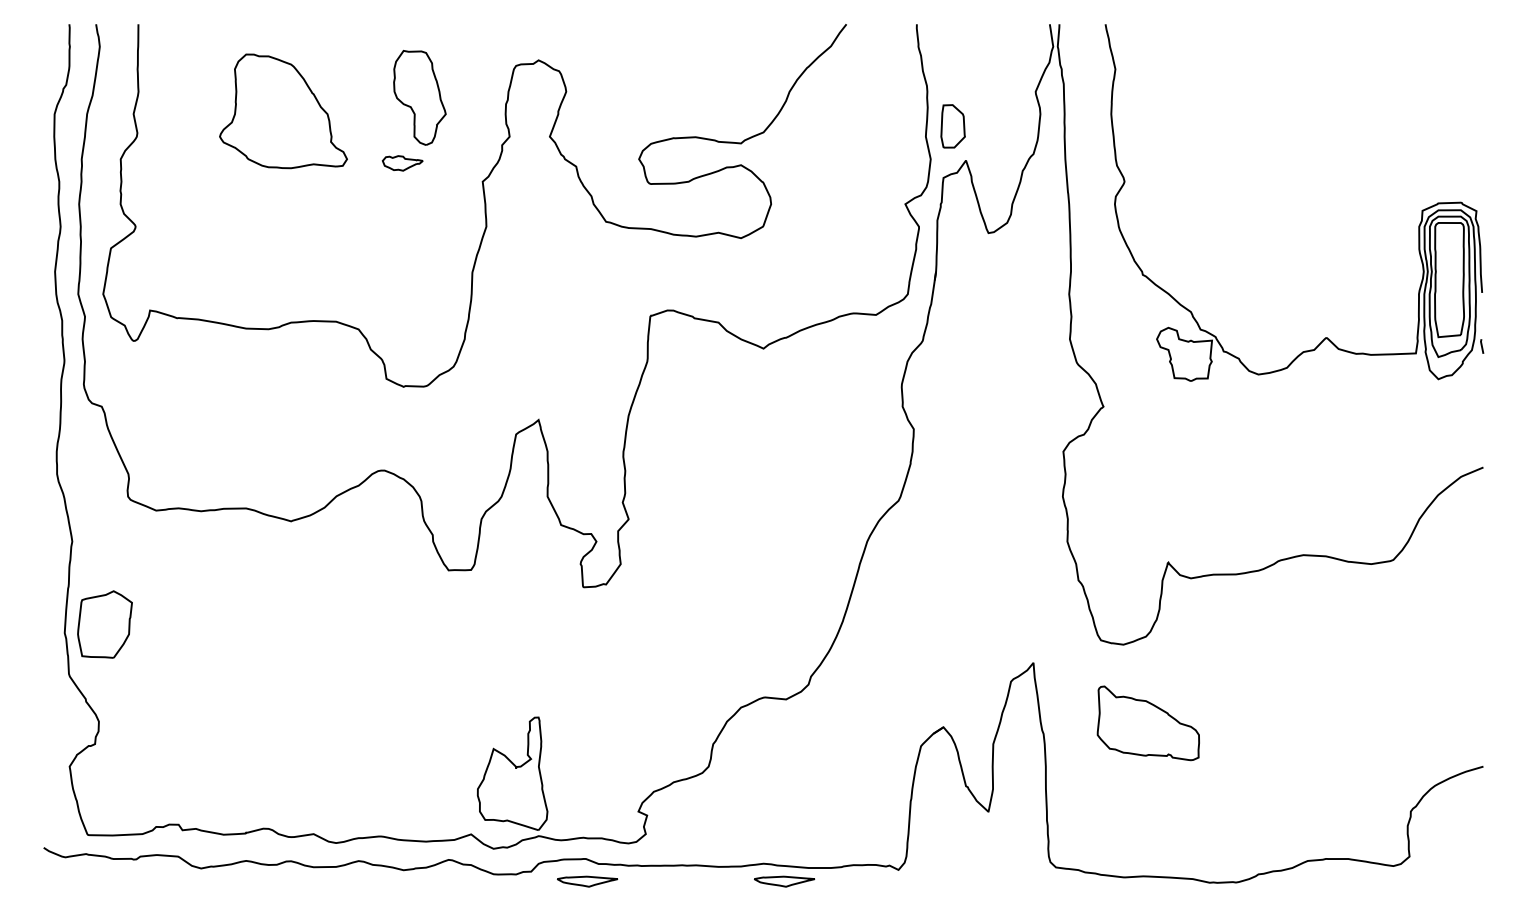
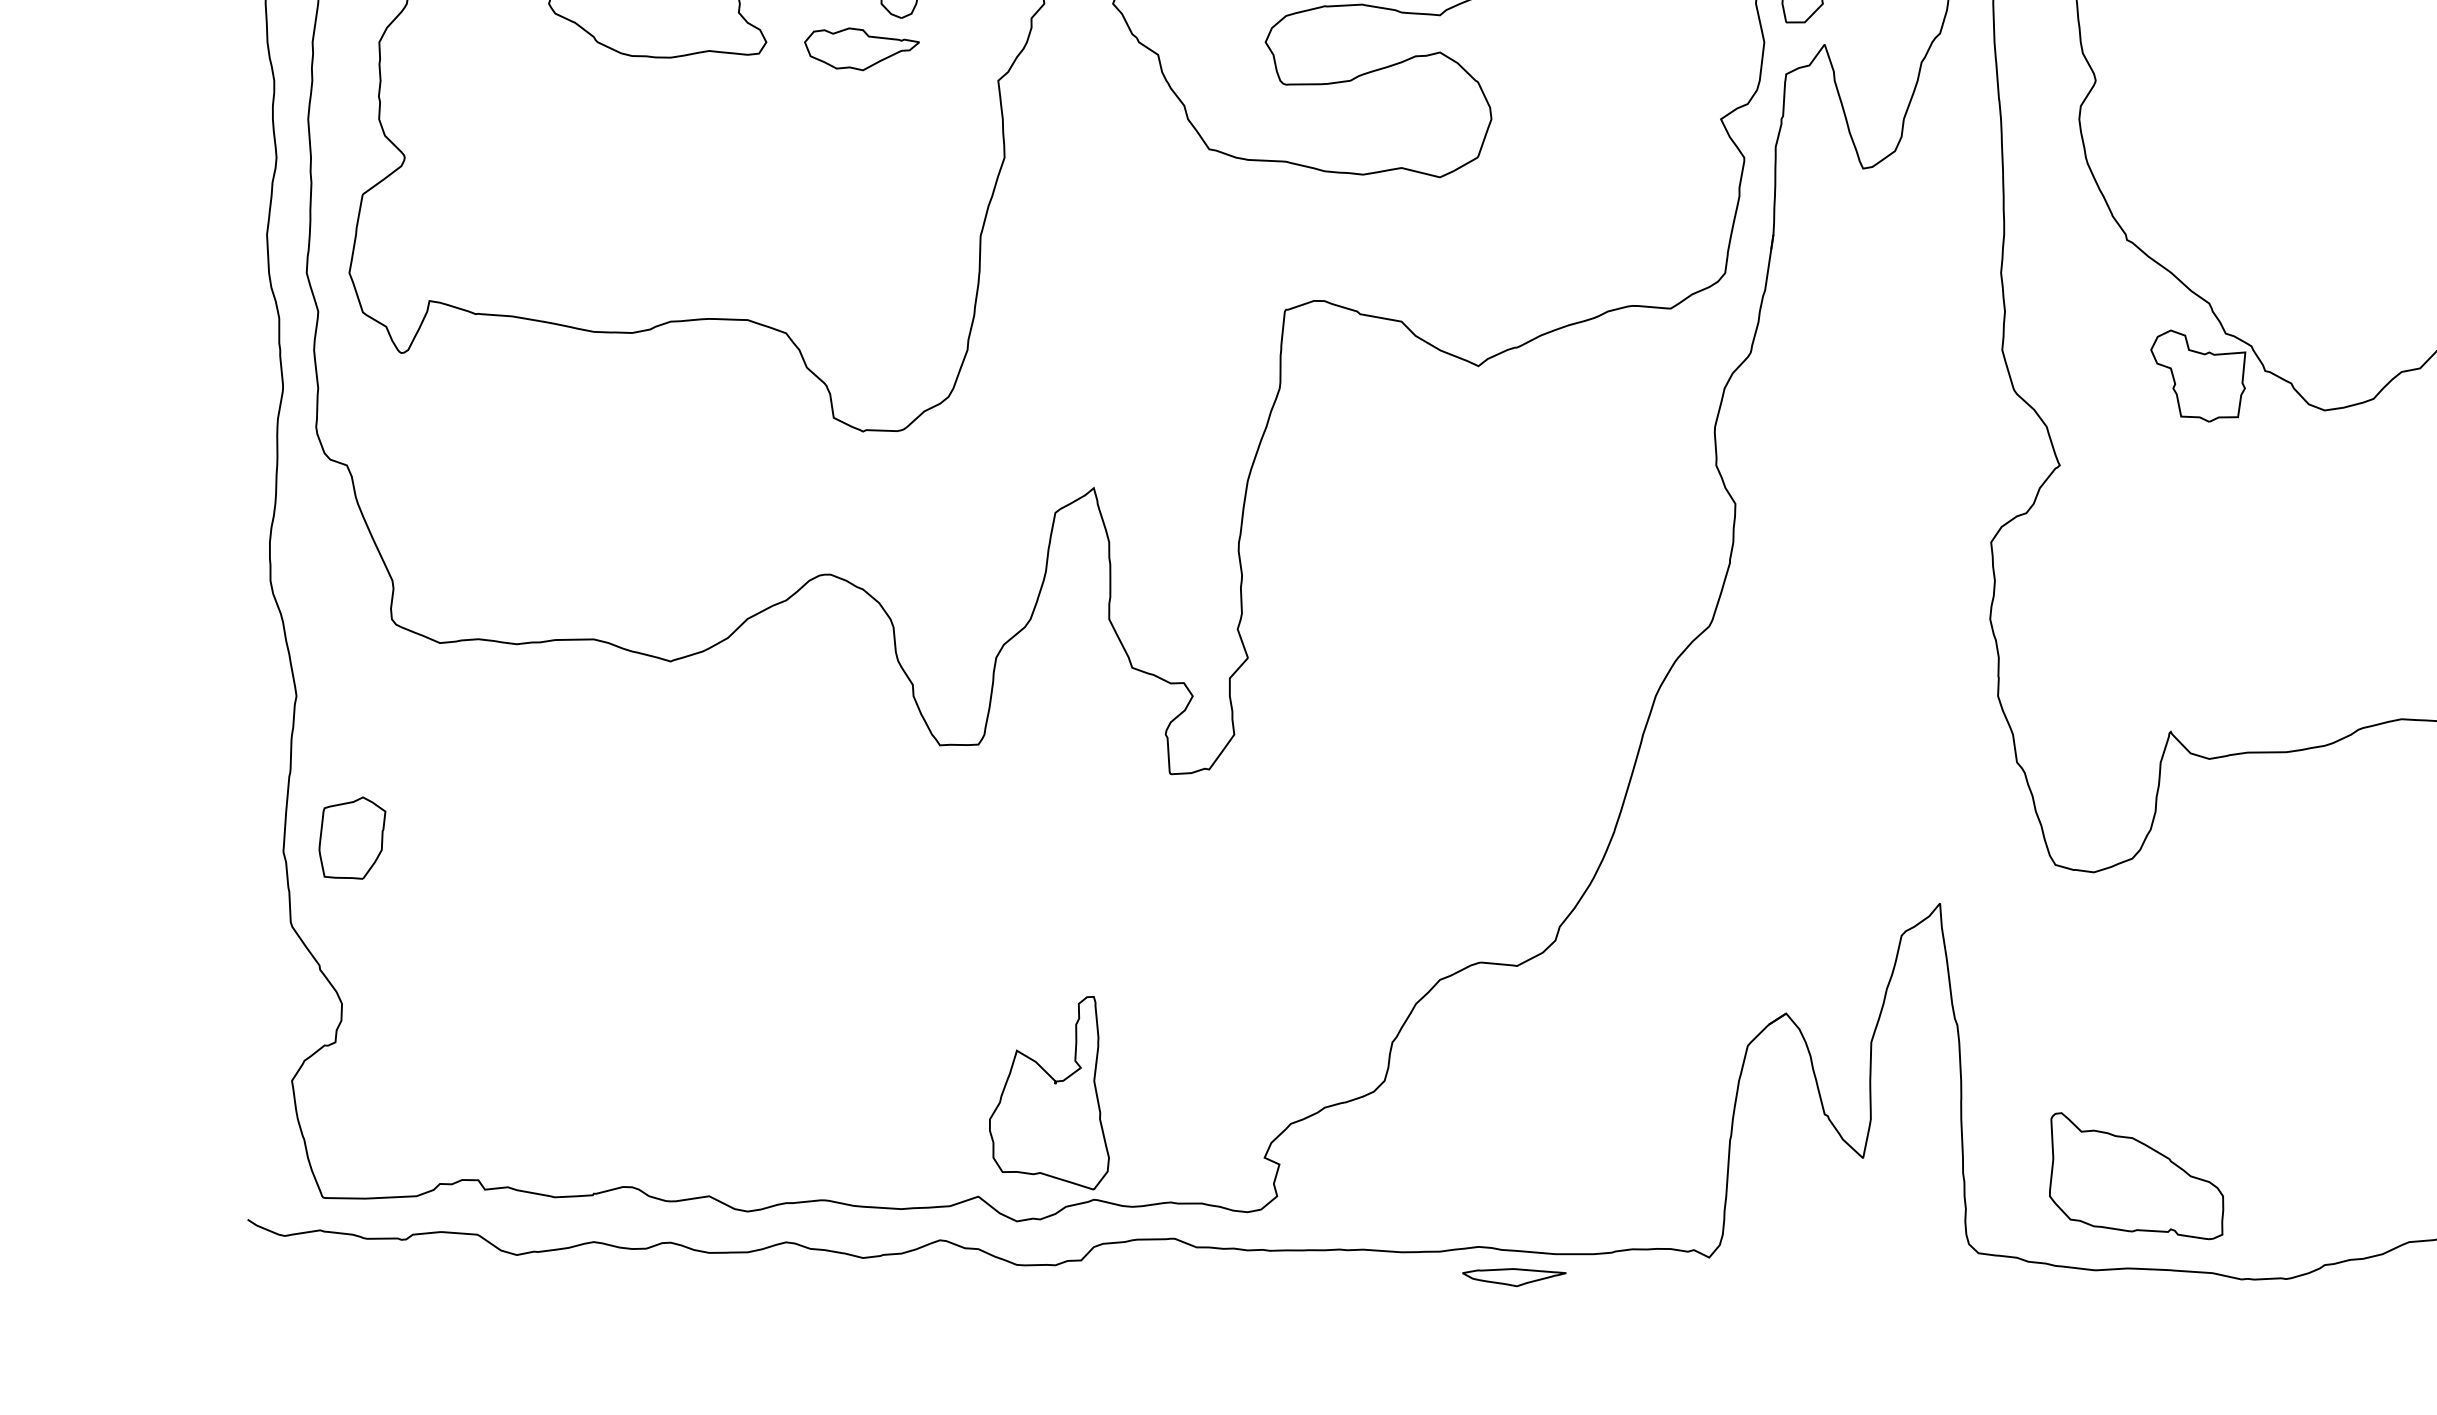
part: (402, 163) -> (861, 49), size x1.67
part: (104, 624) -> (351, 837), size x0.71
part: (1147, 723) -> (2134, 1176), moved
part: (587, 881) -> (1177, 1277), removed

